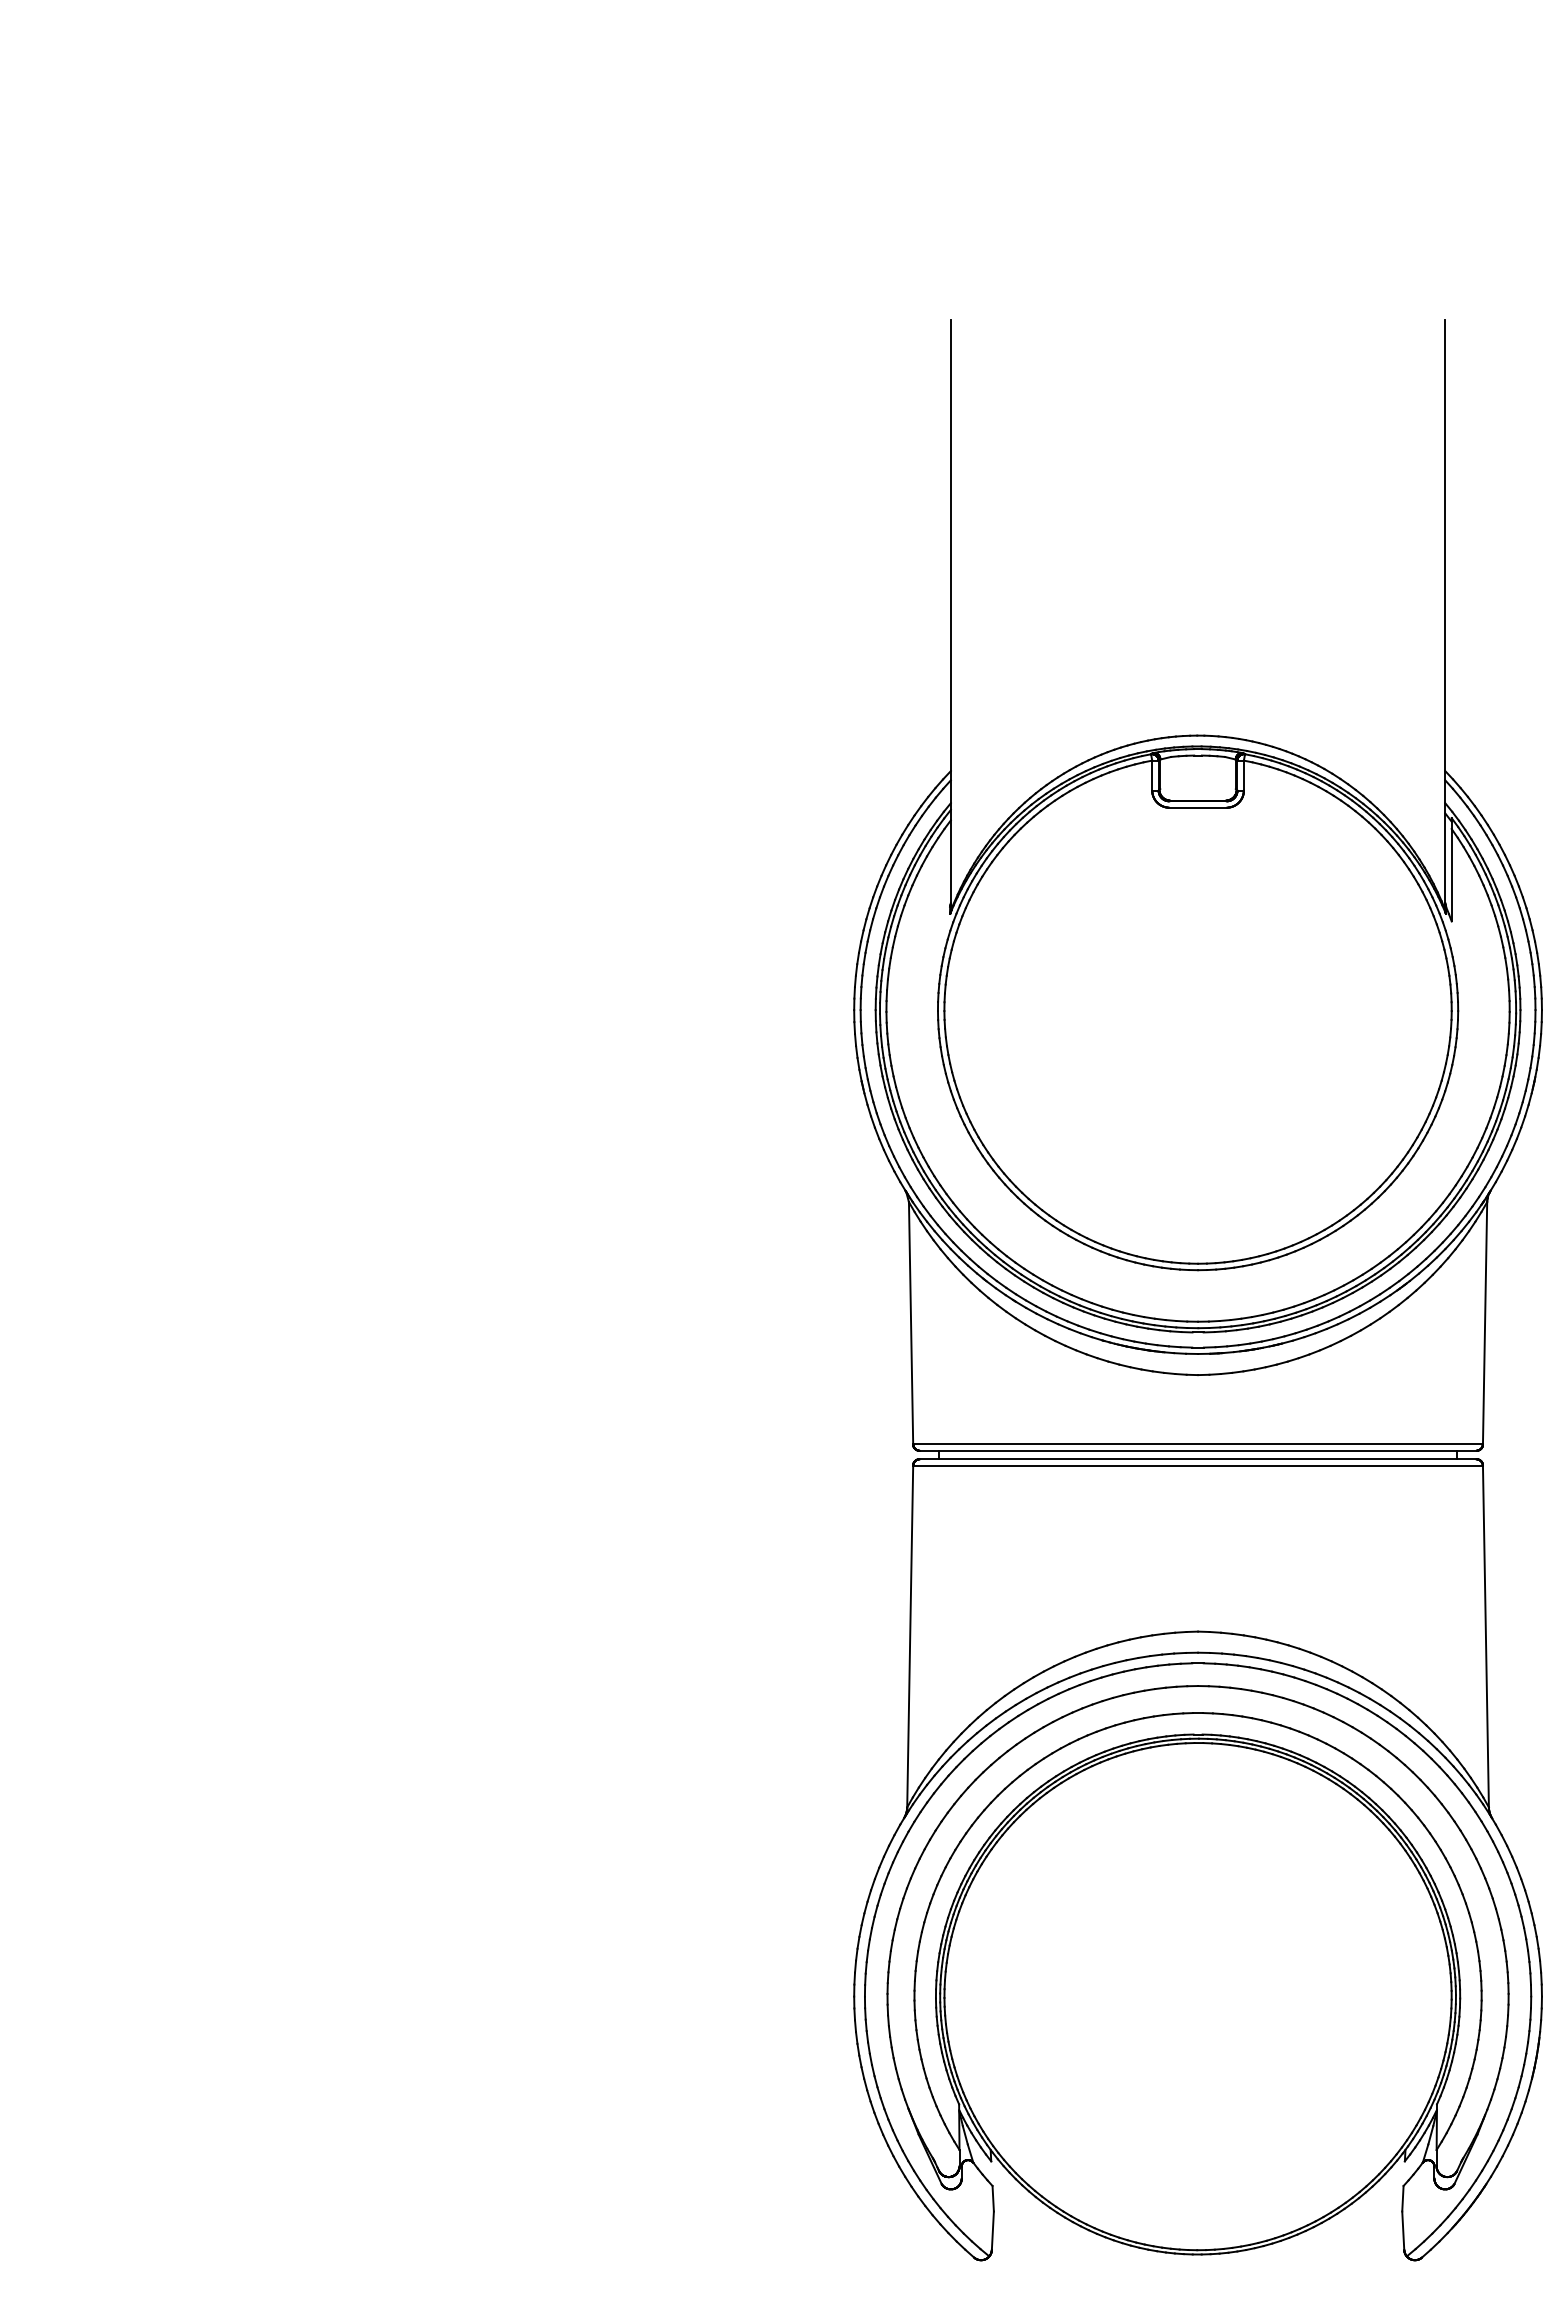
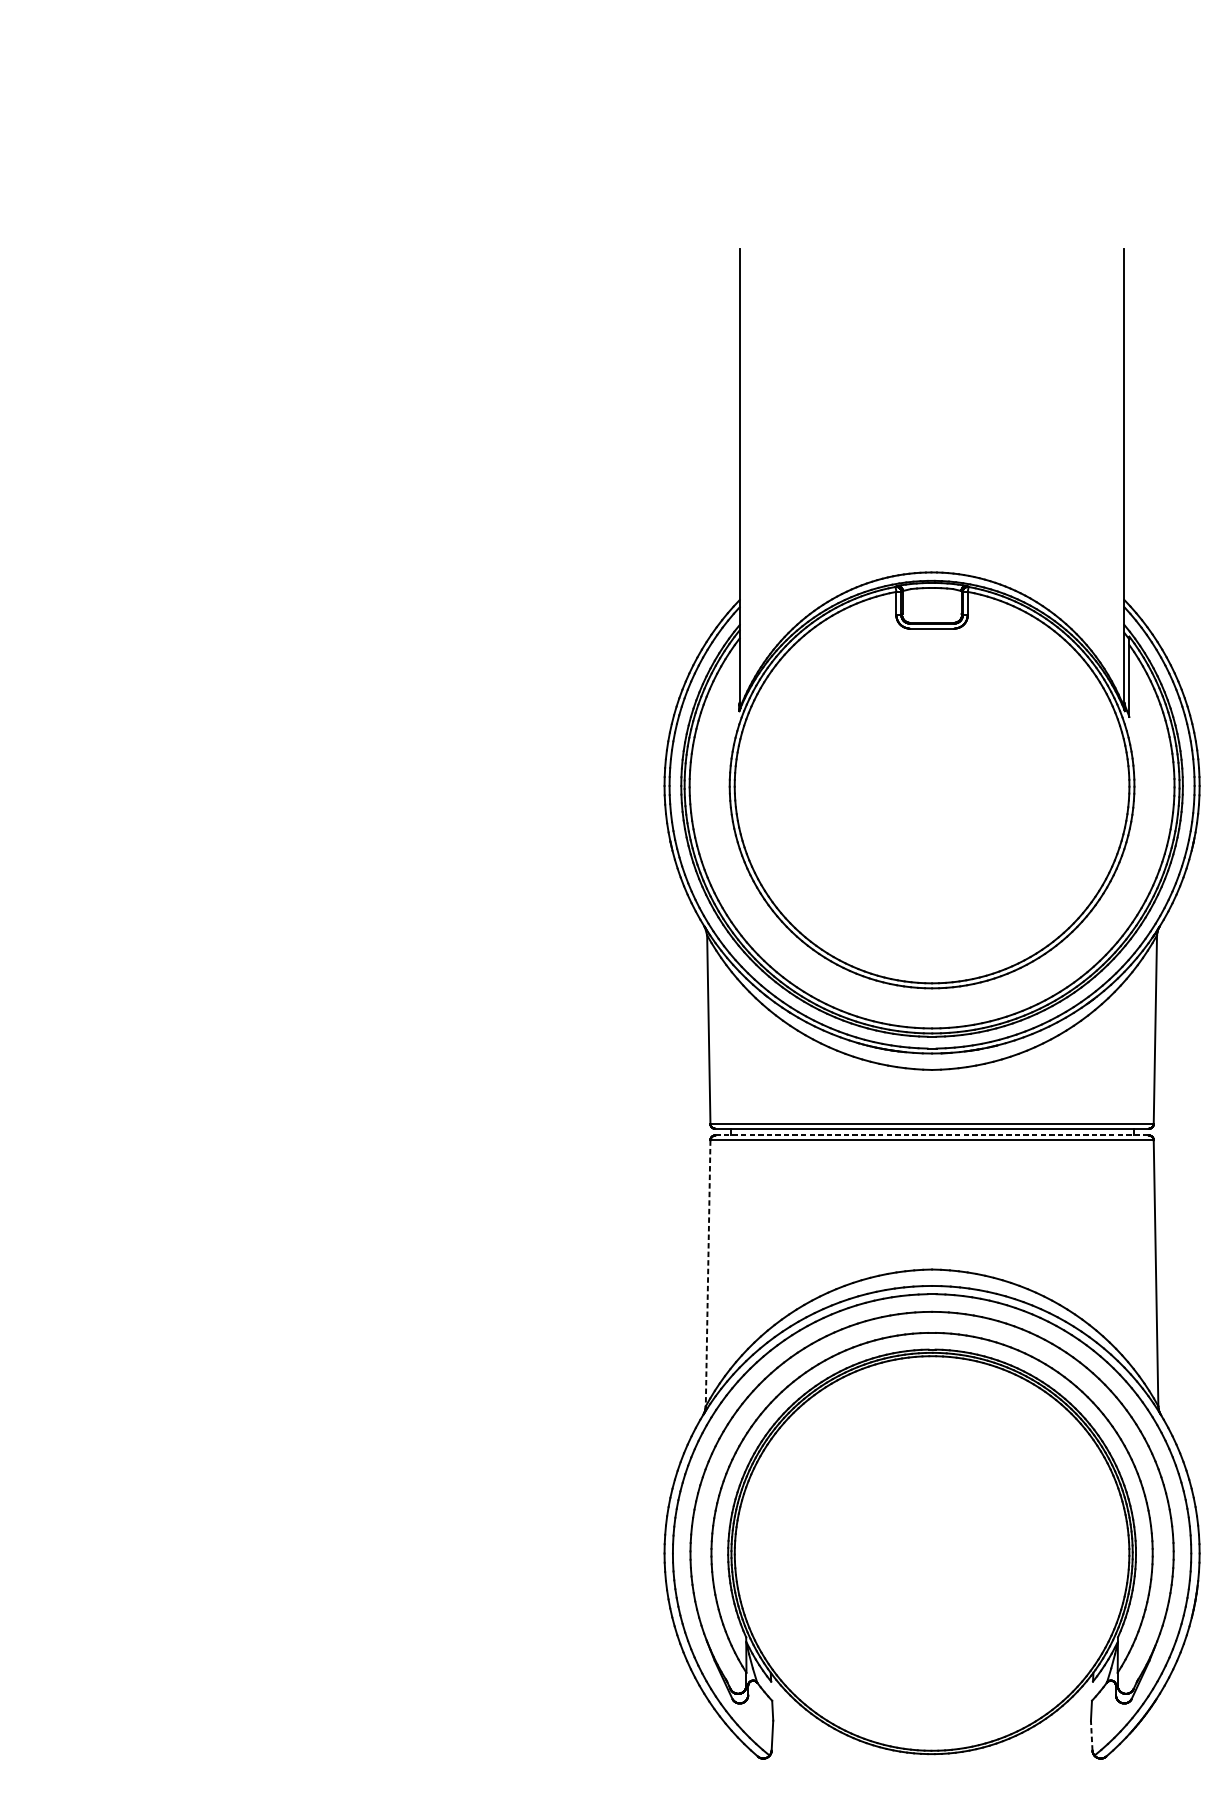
line: (1197, 1459) -> (931, 1135), solid -> dashed
line: (910, 1636) -> (708, 1273), solid -> dashed
line: (1403, 2230) -> (1091, 1735), solid -> dashed

